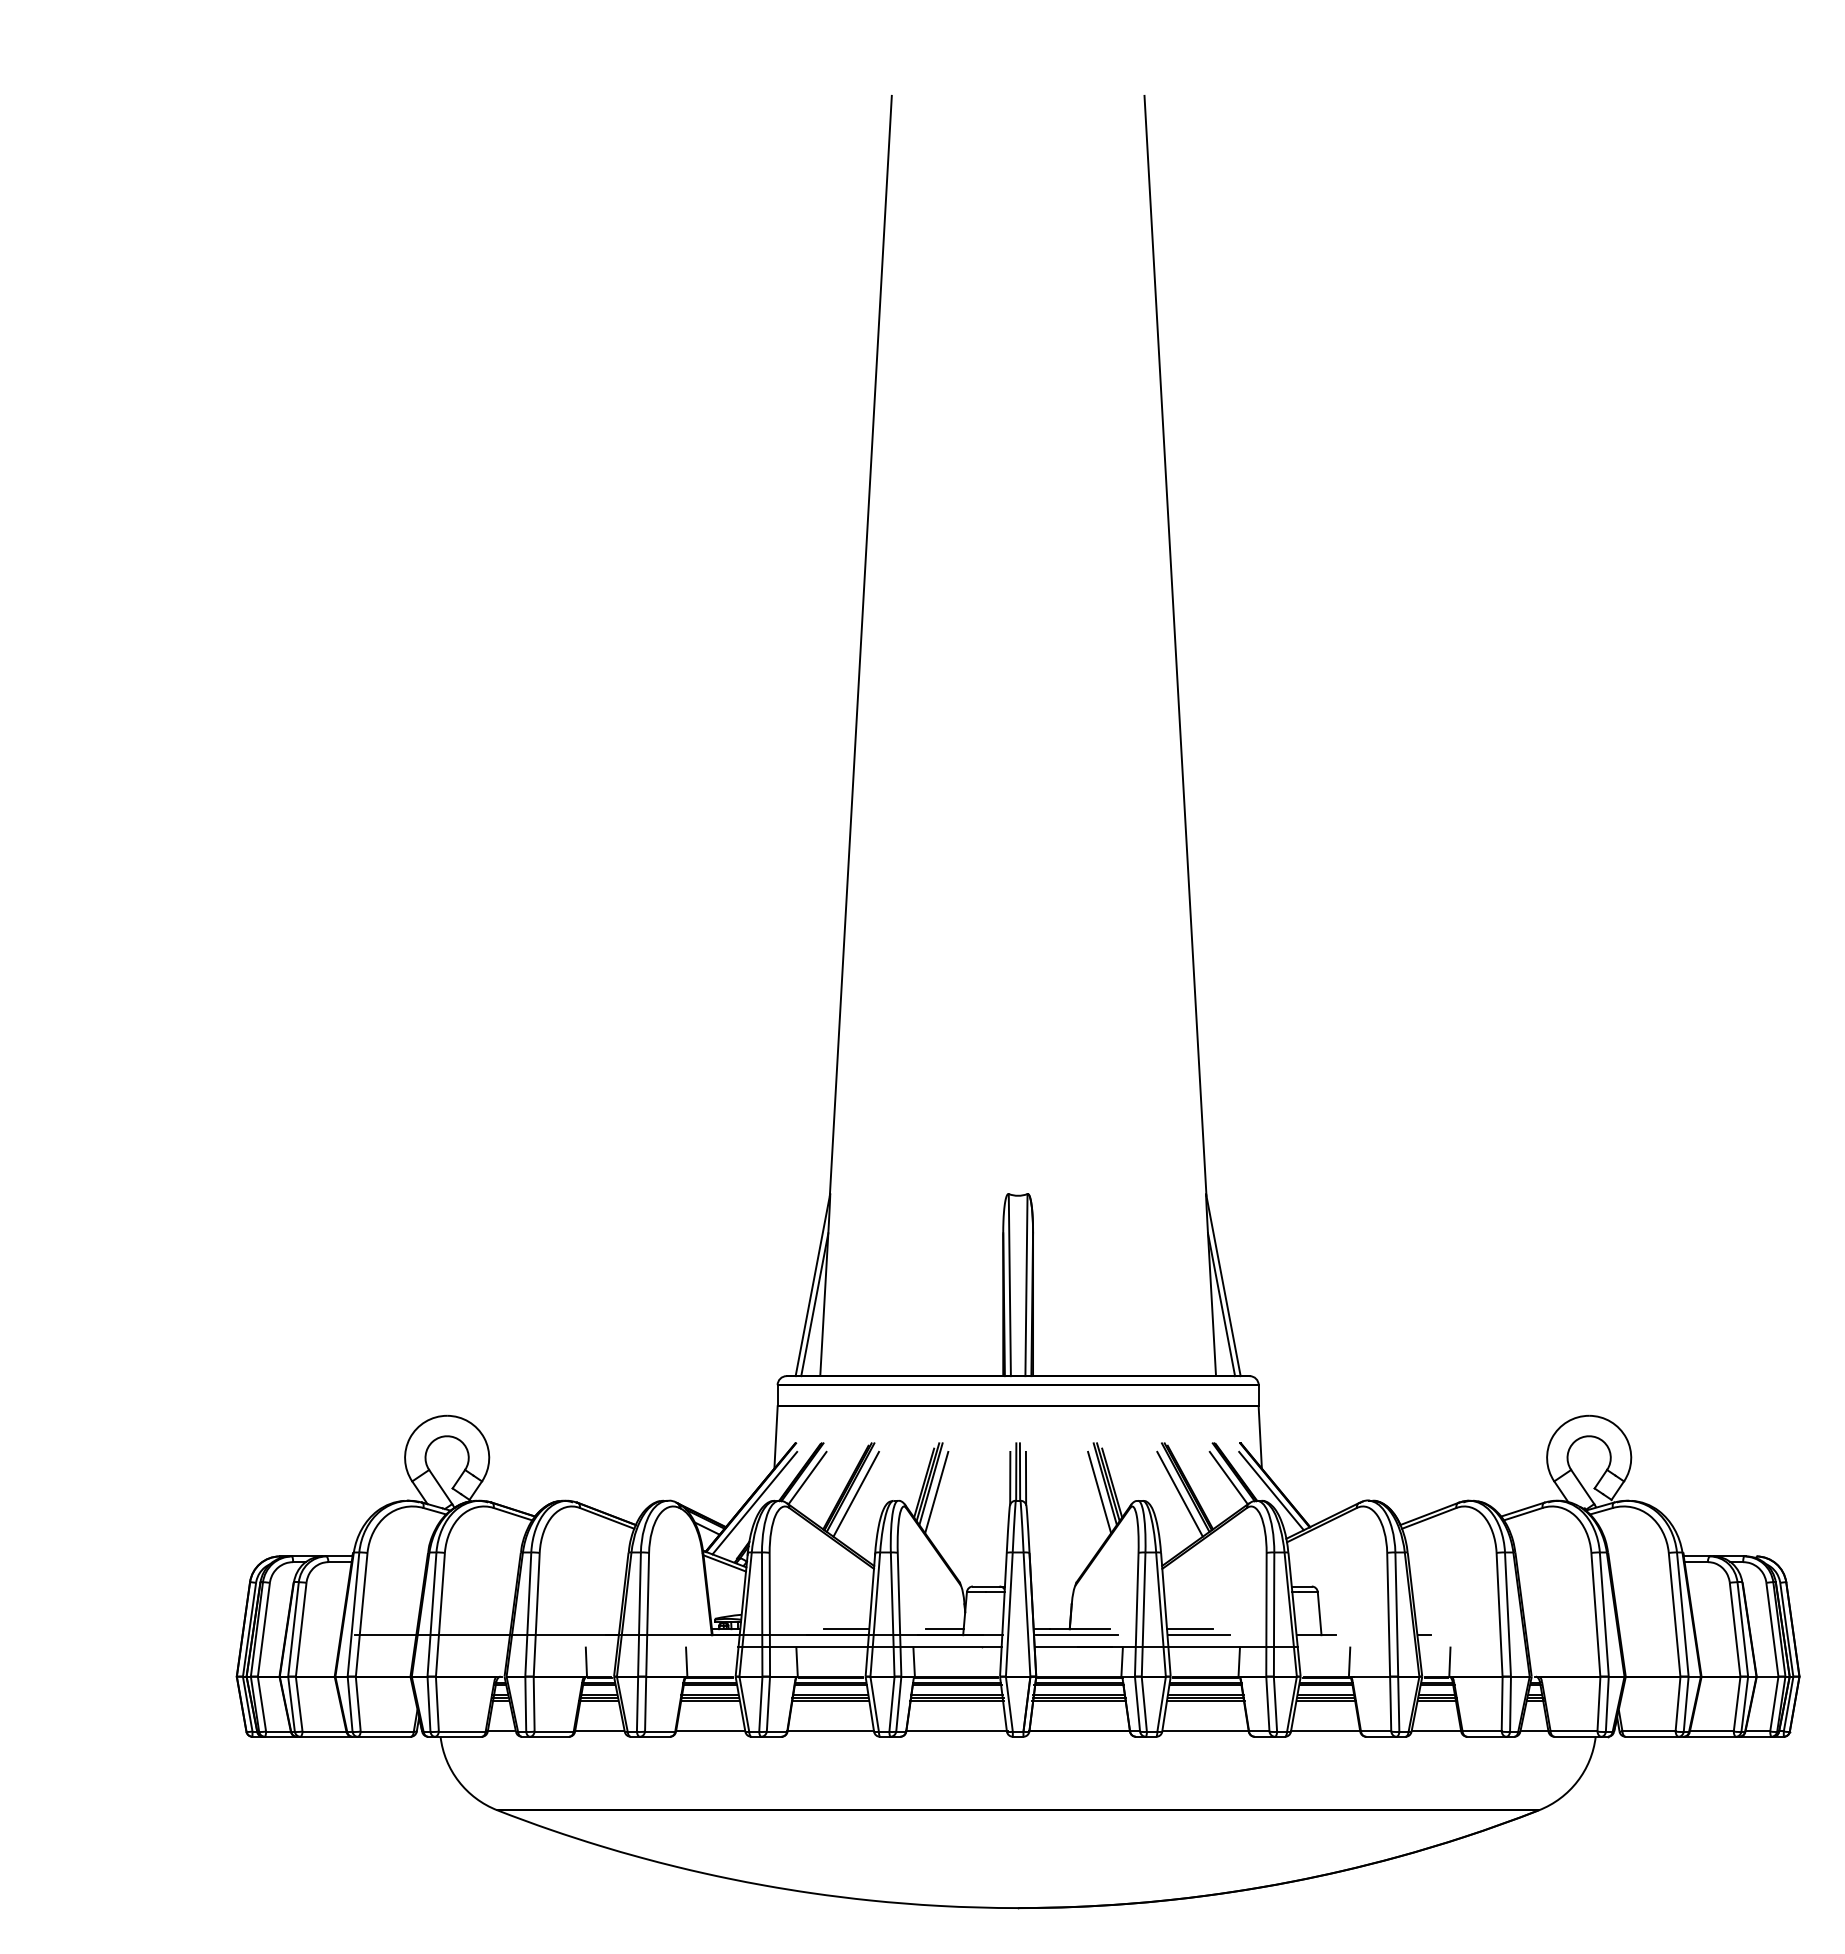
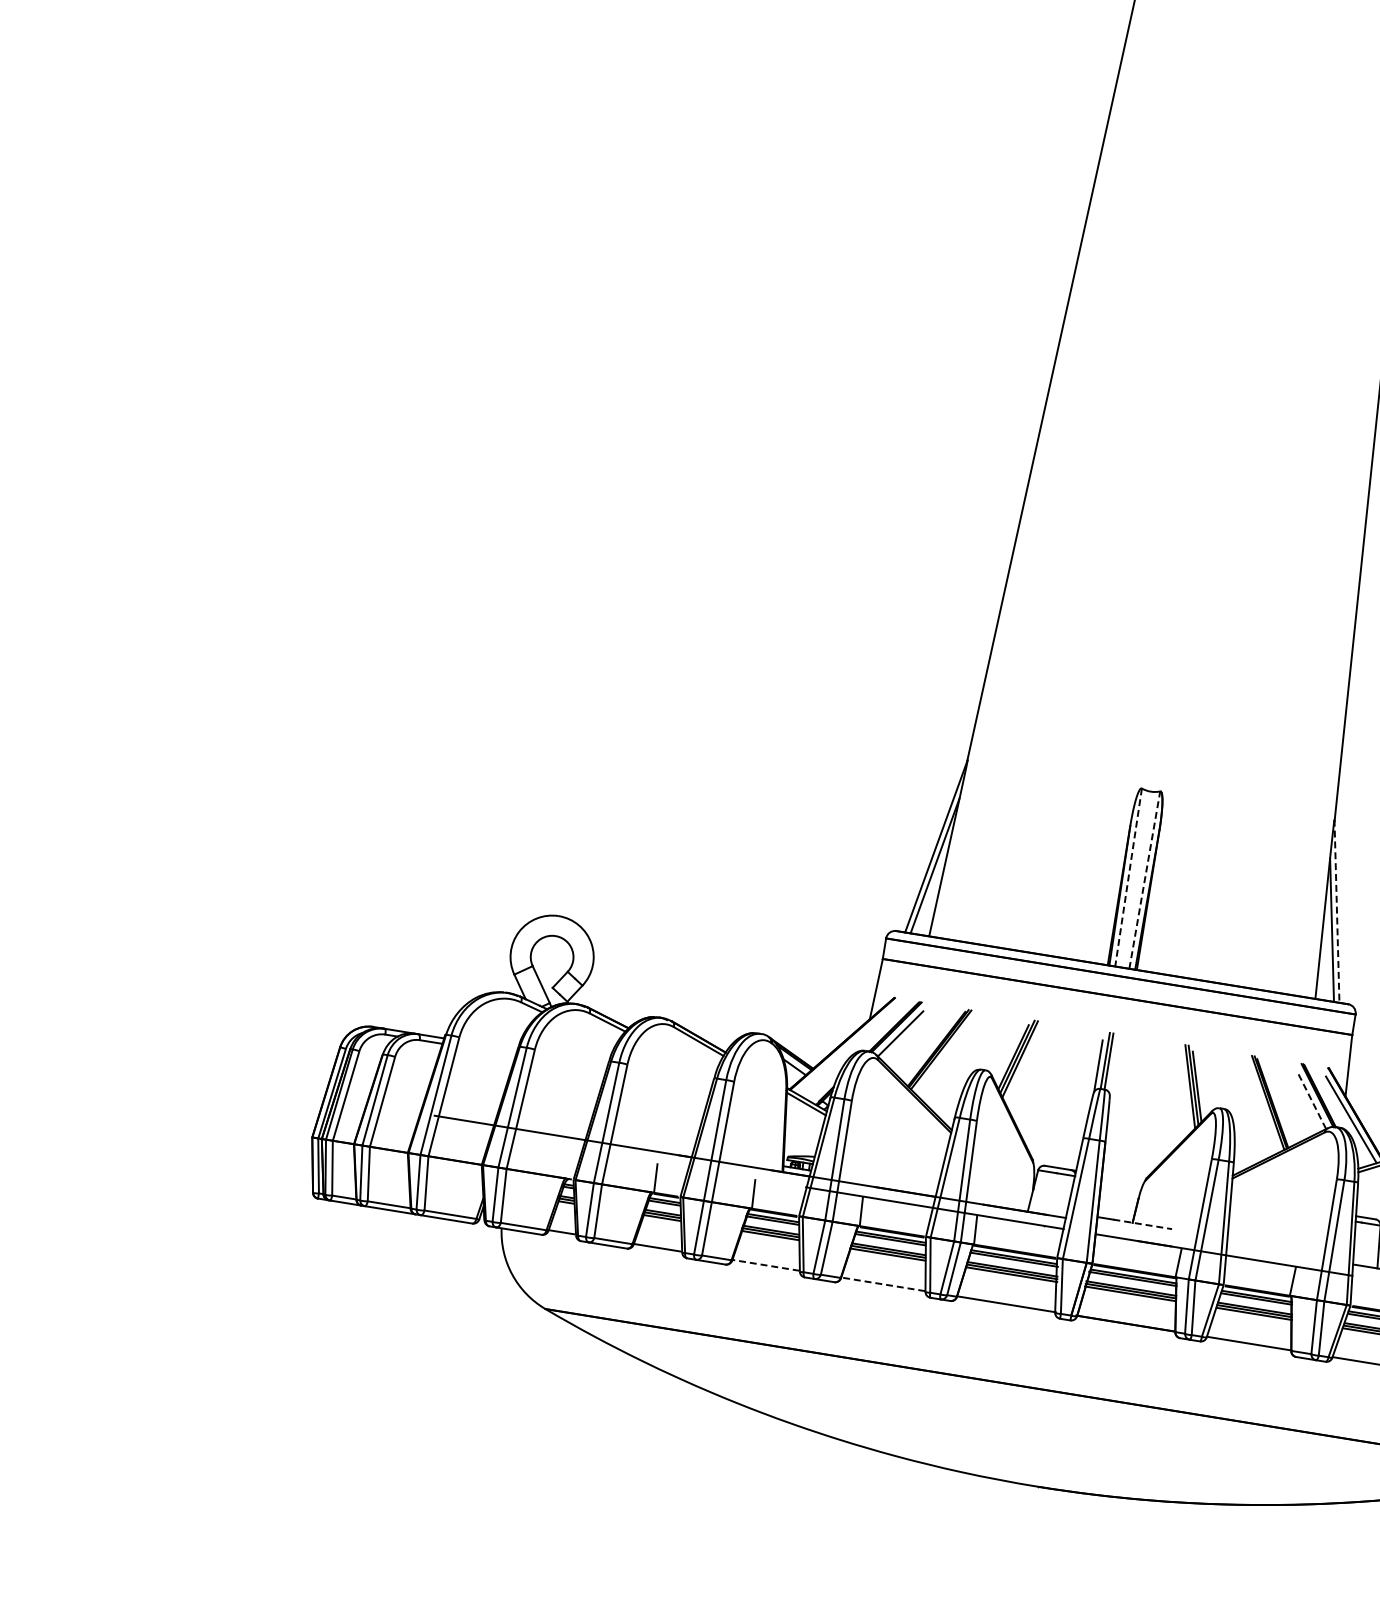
line: (1026, 1284) -> (1144, 879), solid -> dashed
line: (1009, 1285) -> (1128, 877), solid -> dashed
line: (1223, 1285) -> (1337, 911), solid -> dashed
line: (1025, 1477) -> (1113, 1067), removed
line: (1228, 1477) -> (1311, 1099), solid -> dashed
line: (936, 1492) -> (1024, 1068), removed
line: (1099, 1492) -> (1183, 1094), removed
line: (856, 1493) -> (945, 1056), removed
line: (1179, 1493) -> (1261, 1107), removed
line: (754, 1502) -> (845, 1049), removed
line: (846, 1629) -> (914, 1187), removed
line: (944, 1629) -> (1010, 1203), removed
line: (1080, 1629) -> (1143, 1224), solid -> dashed
line: (1189, 1629) -> (1249, 1241), removed
line: (1076, 1635) -> (1138, 1229), removed
line: (1198, 1635) -> (1257, 1249), removed
line: (709, 1731) -> (764, 1265), solid -> dashed
line: (829, 1731) -> (882, 1284), solid -> dashed

